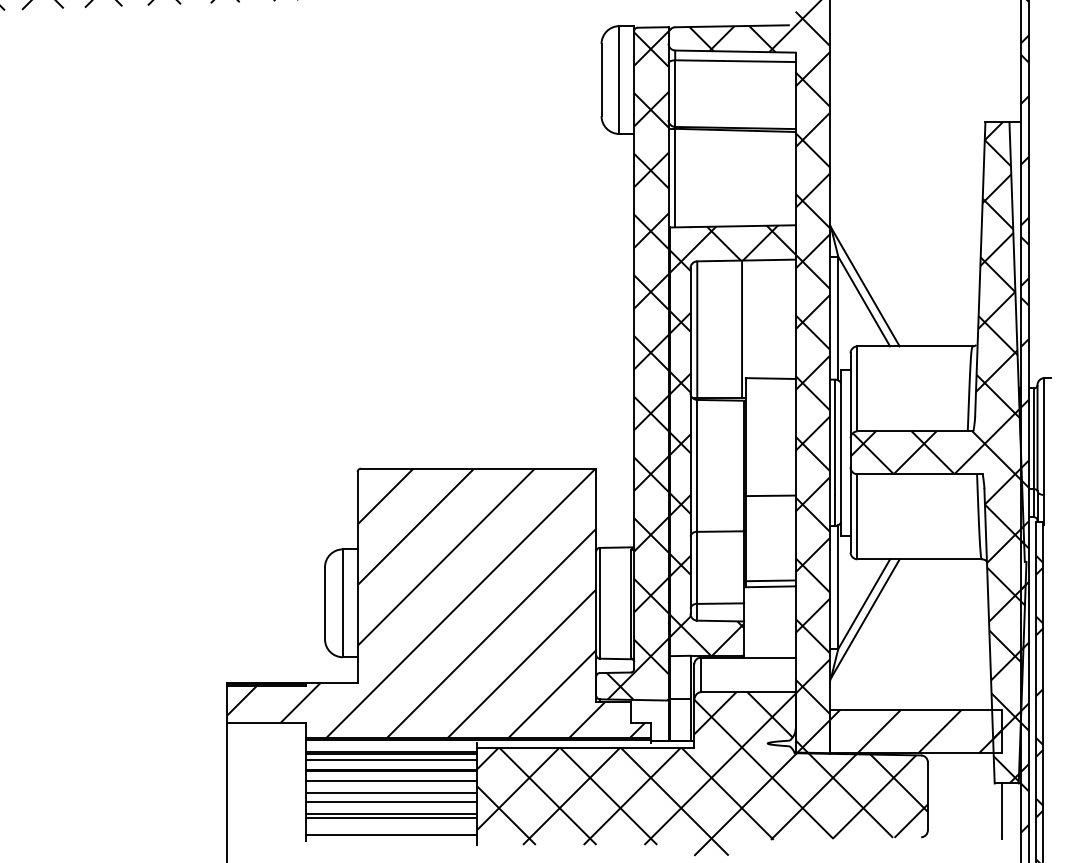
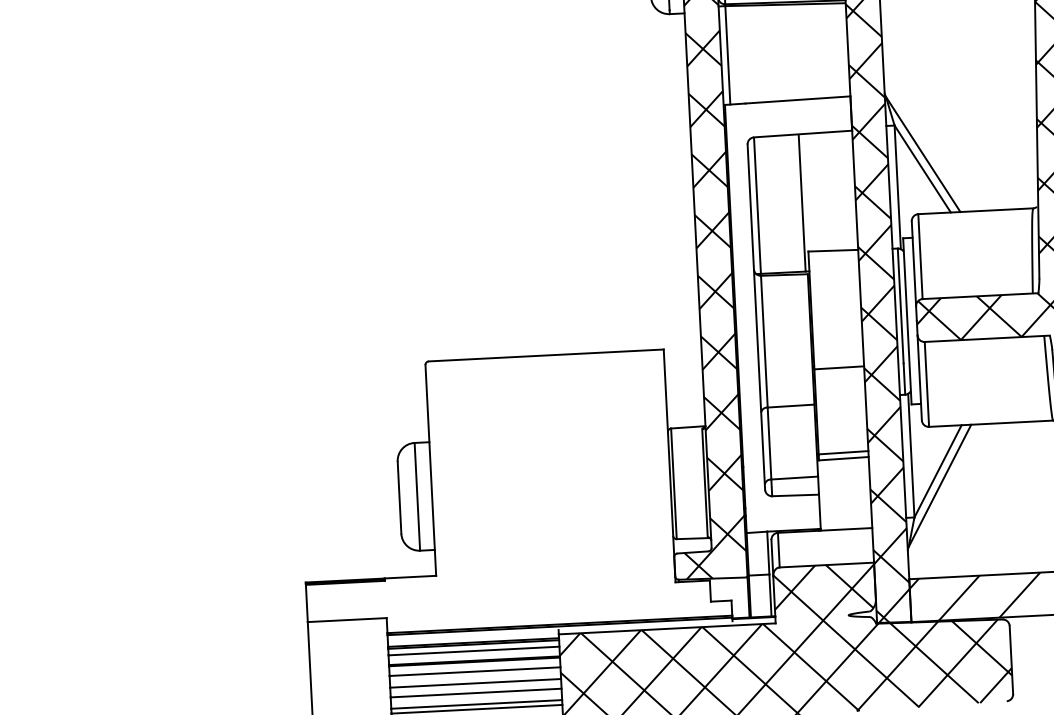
hatch: (732, 440) -> (798, 314), removed
hatch: (436, 602) -> (510, 491), removed

